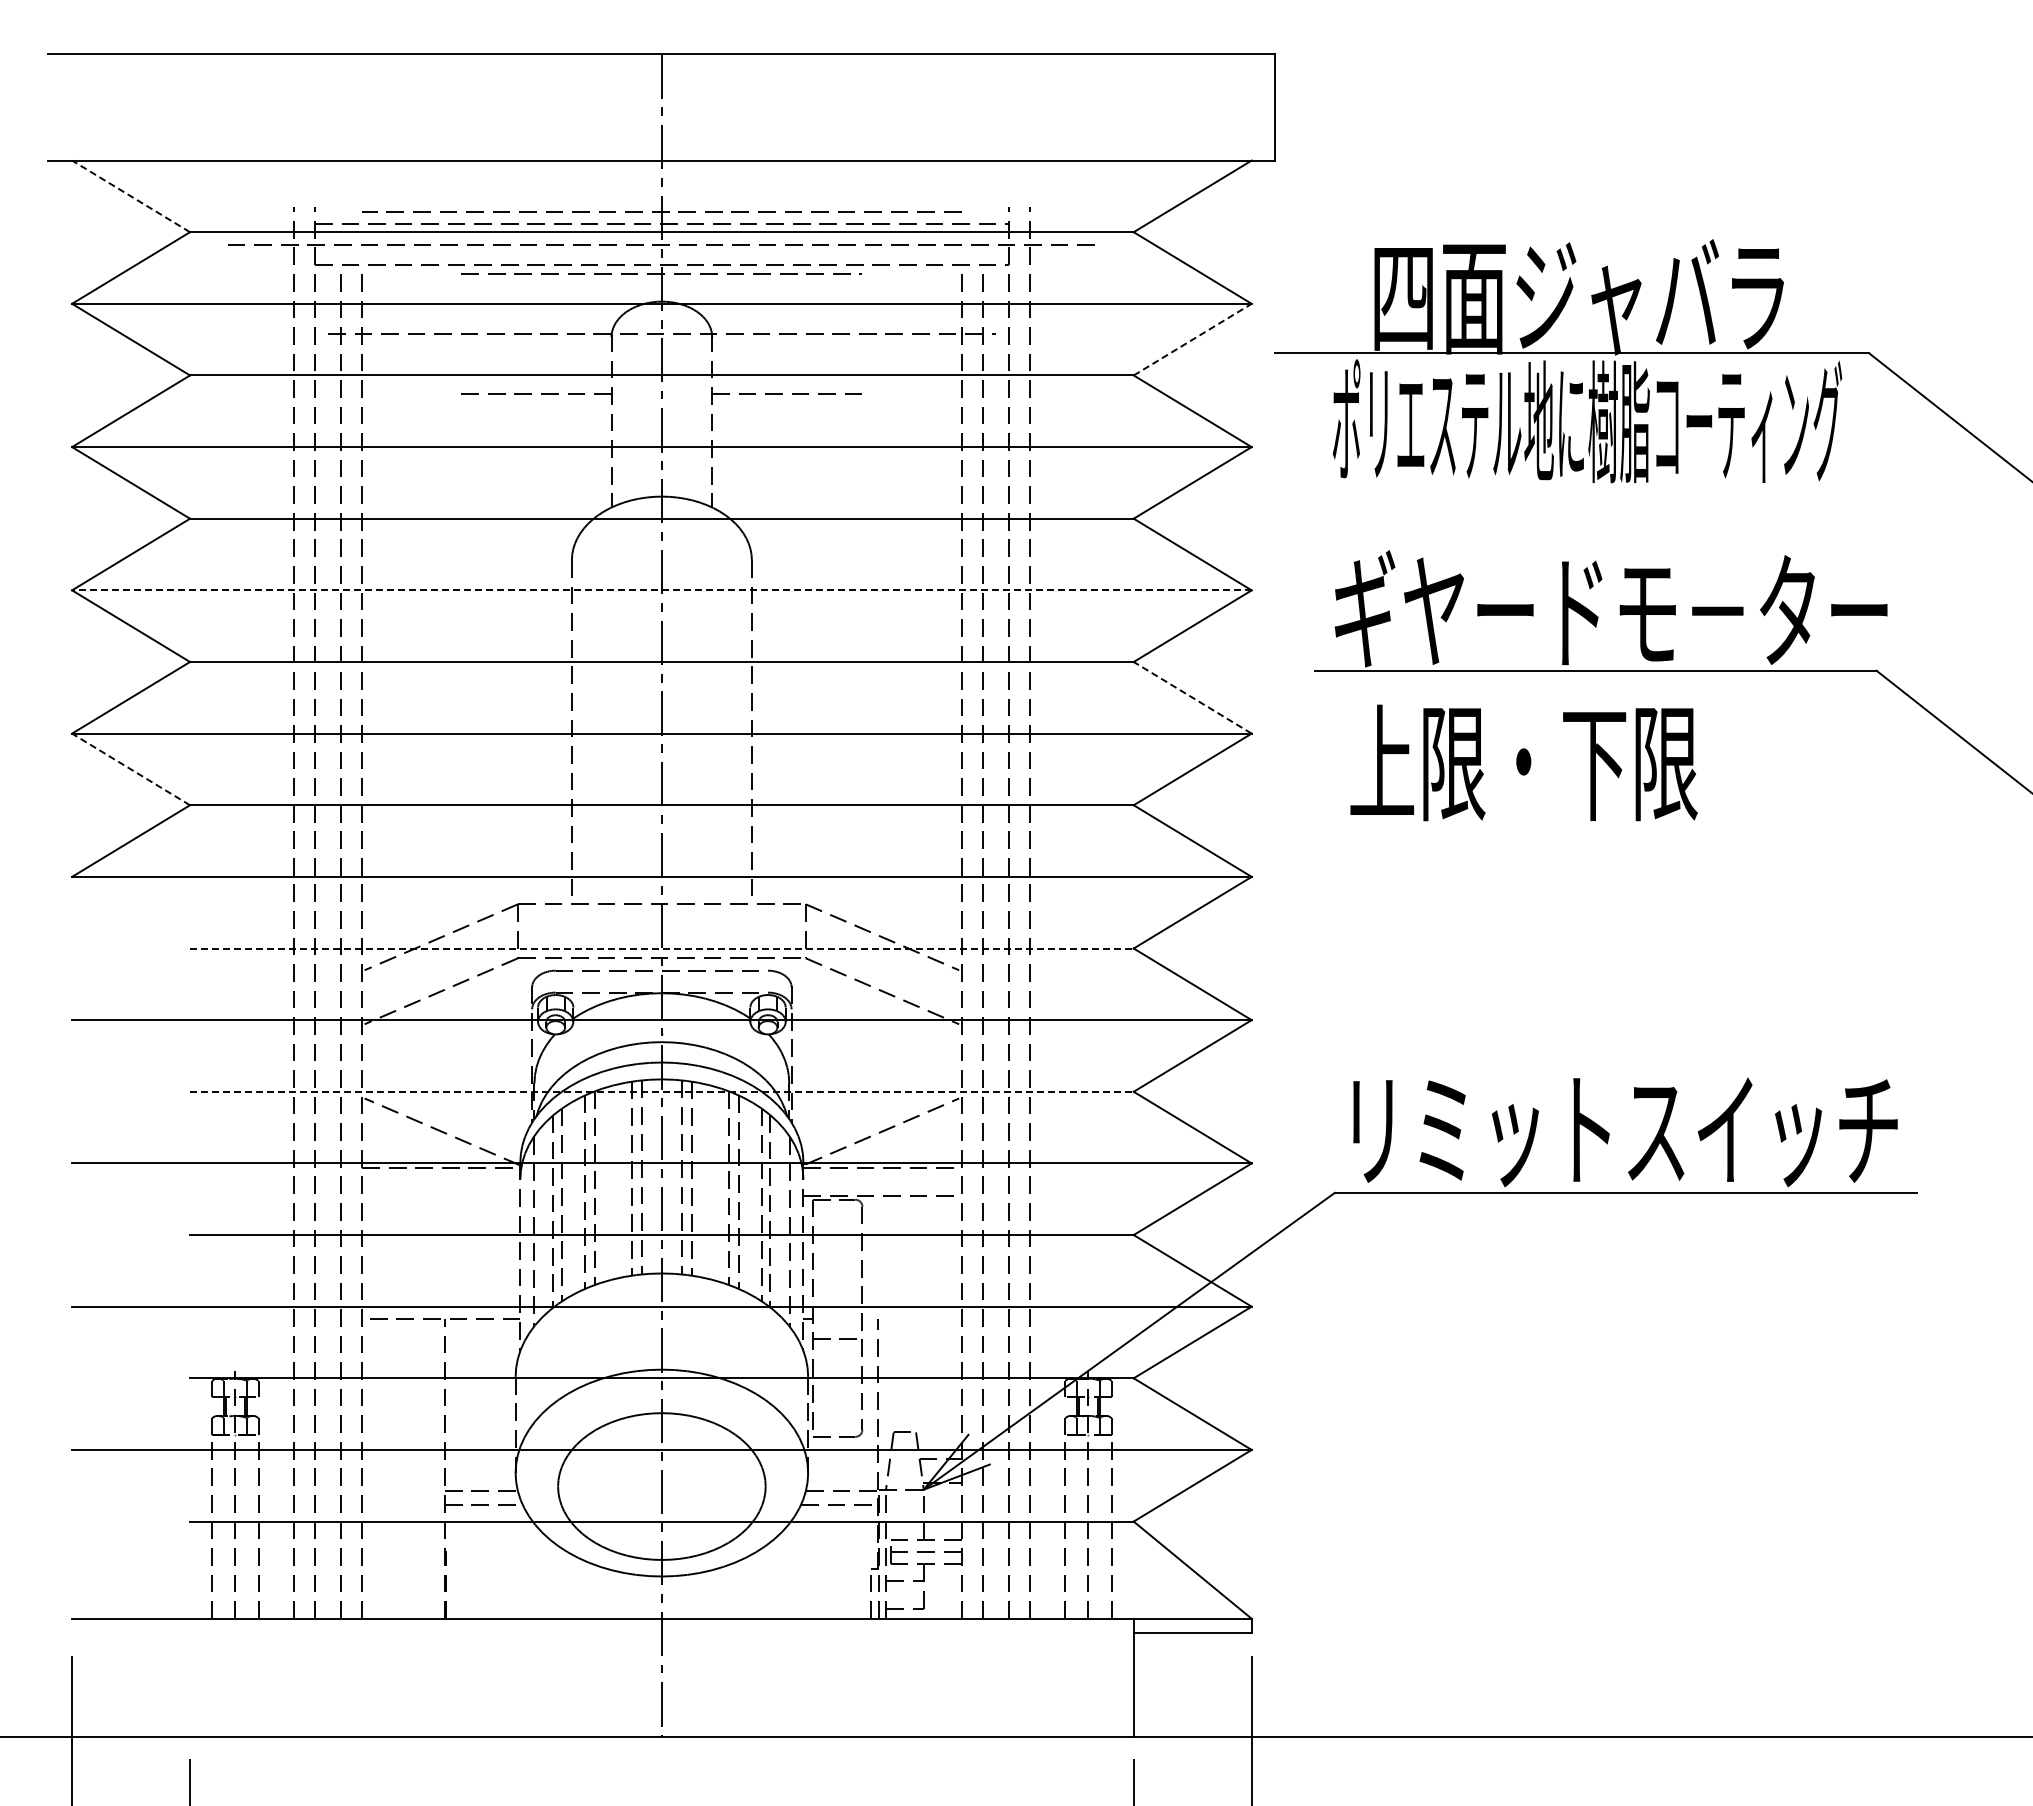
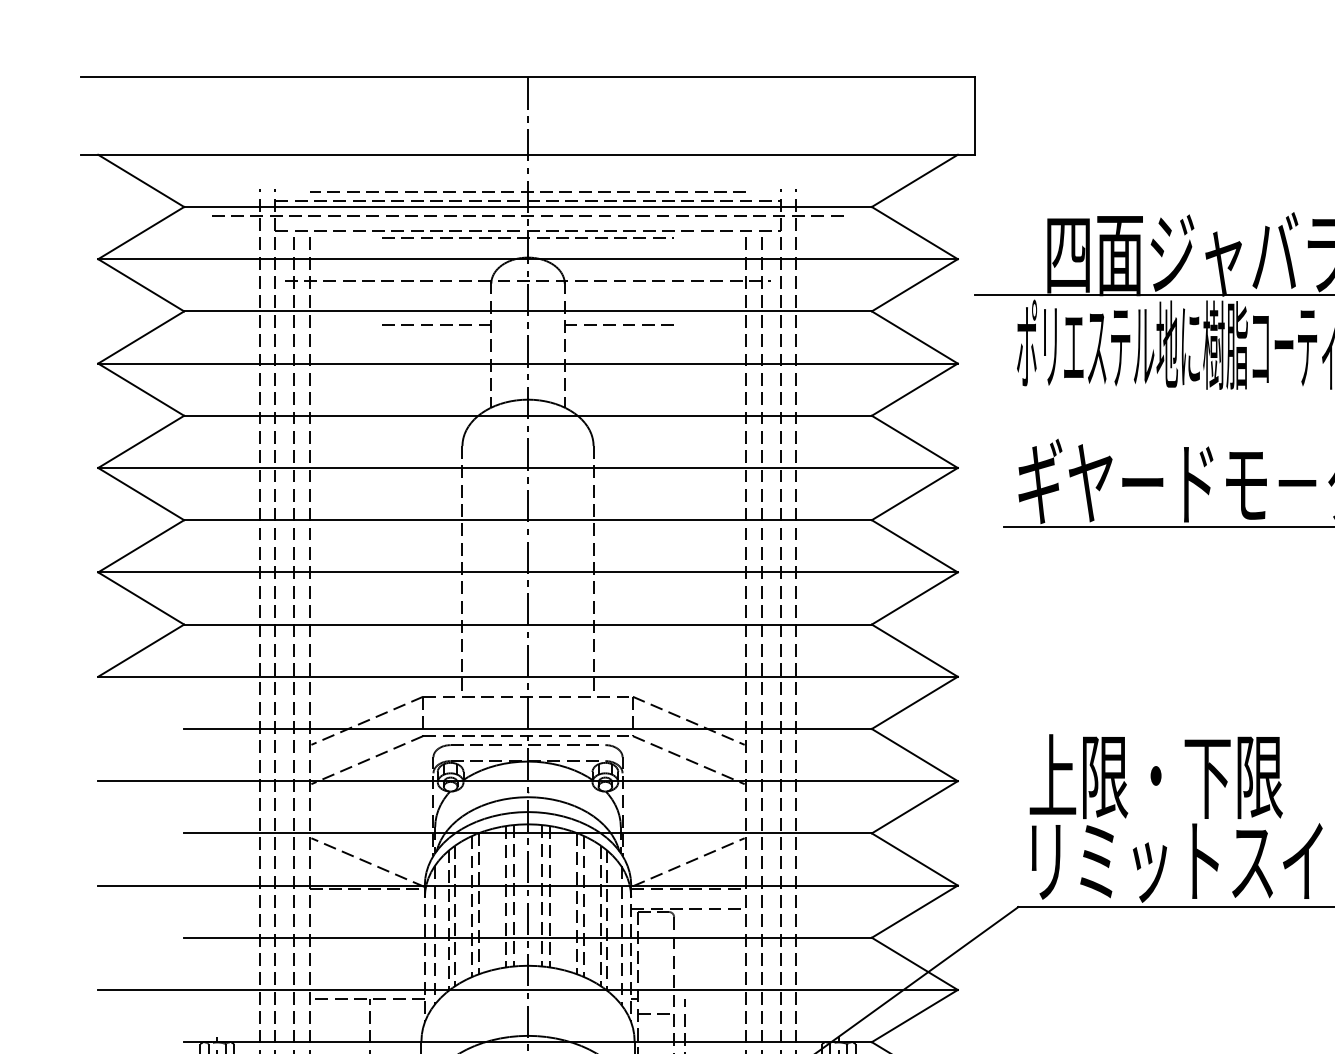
line: (130, 196) -> (140, 180), dashed -> solid
line: (1193, 339) -> (915, 285), dashed -> solid
line: (661, 590) -> (527, 468), dashed -> solid
line: (1192, 697) -> (914, 546), dashed -> solid
text: (1523, 762) -> (1155, 776), moved
line: (130, 769) -> (140, 598), dashed -> solid
line: (661, 948) -> (527, 728), dashed -> solid
line: (661, 1091) -> (527, 833), dashed -> solid

